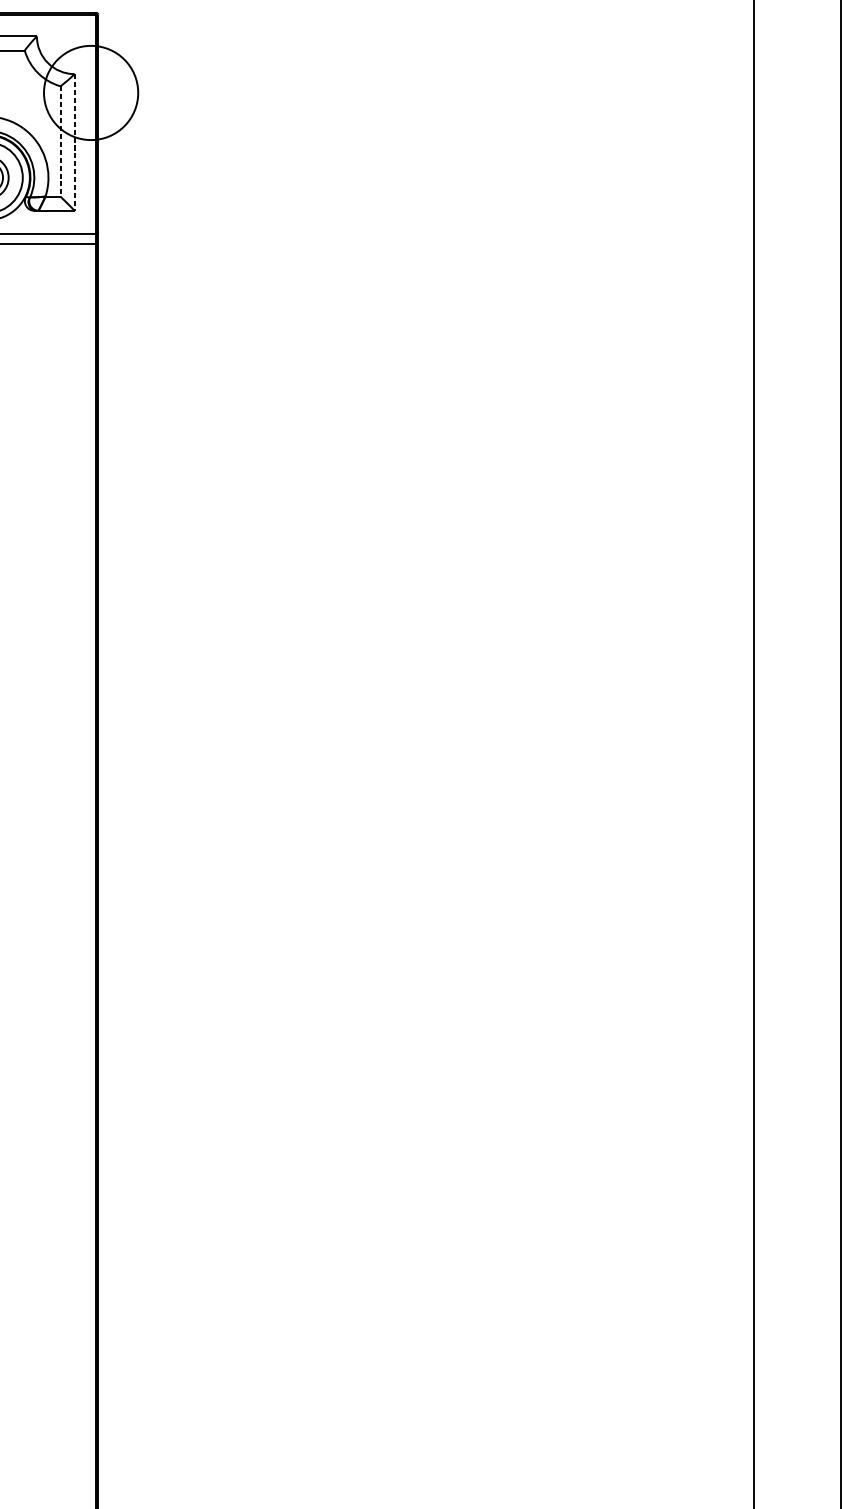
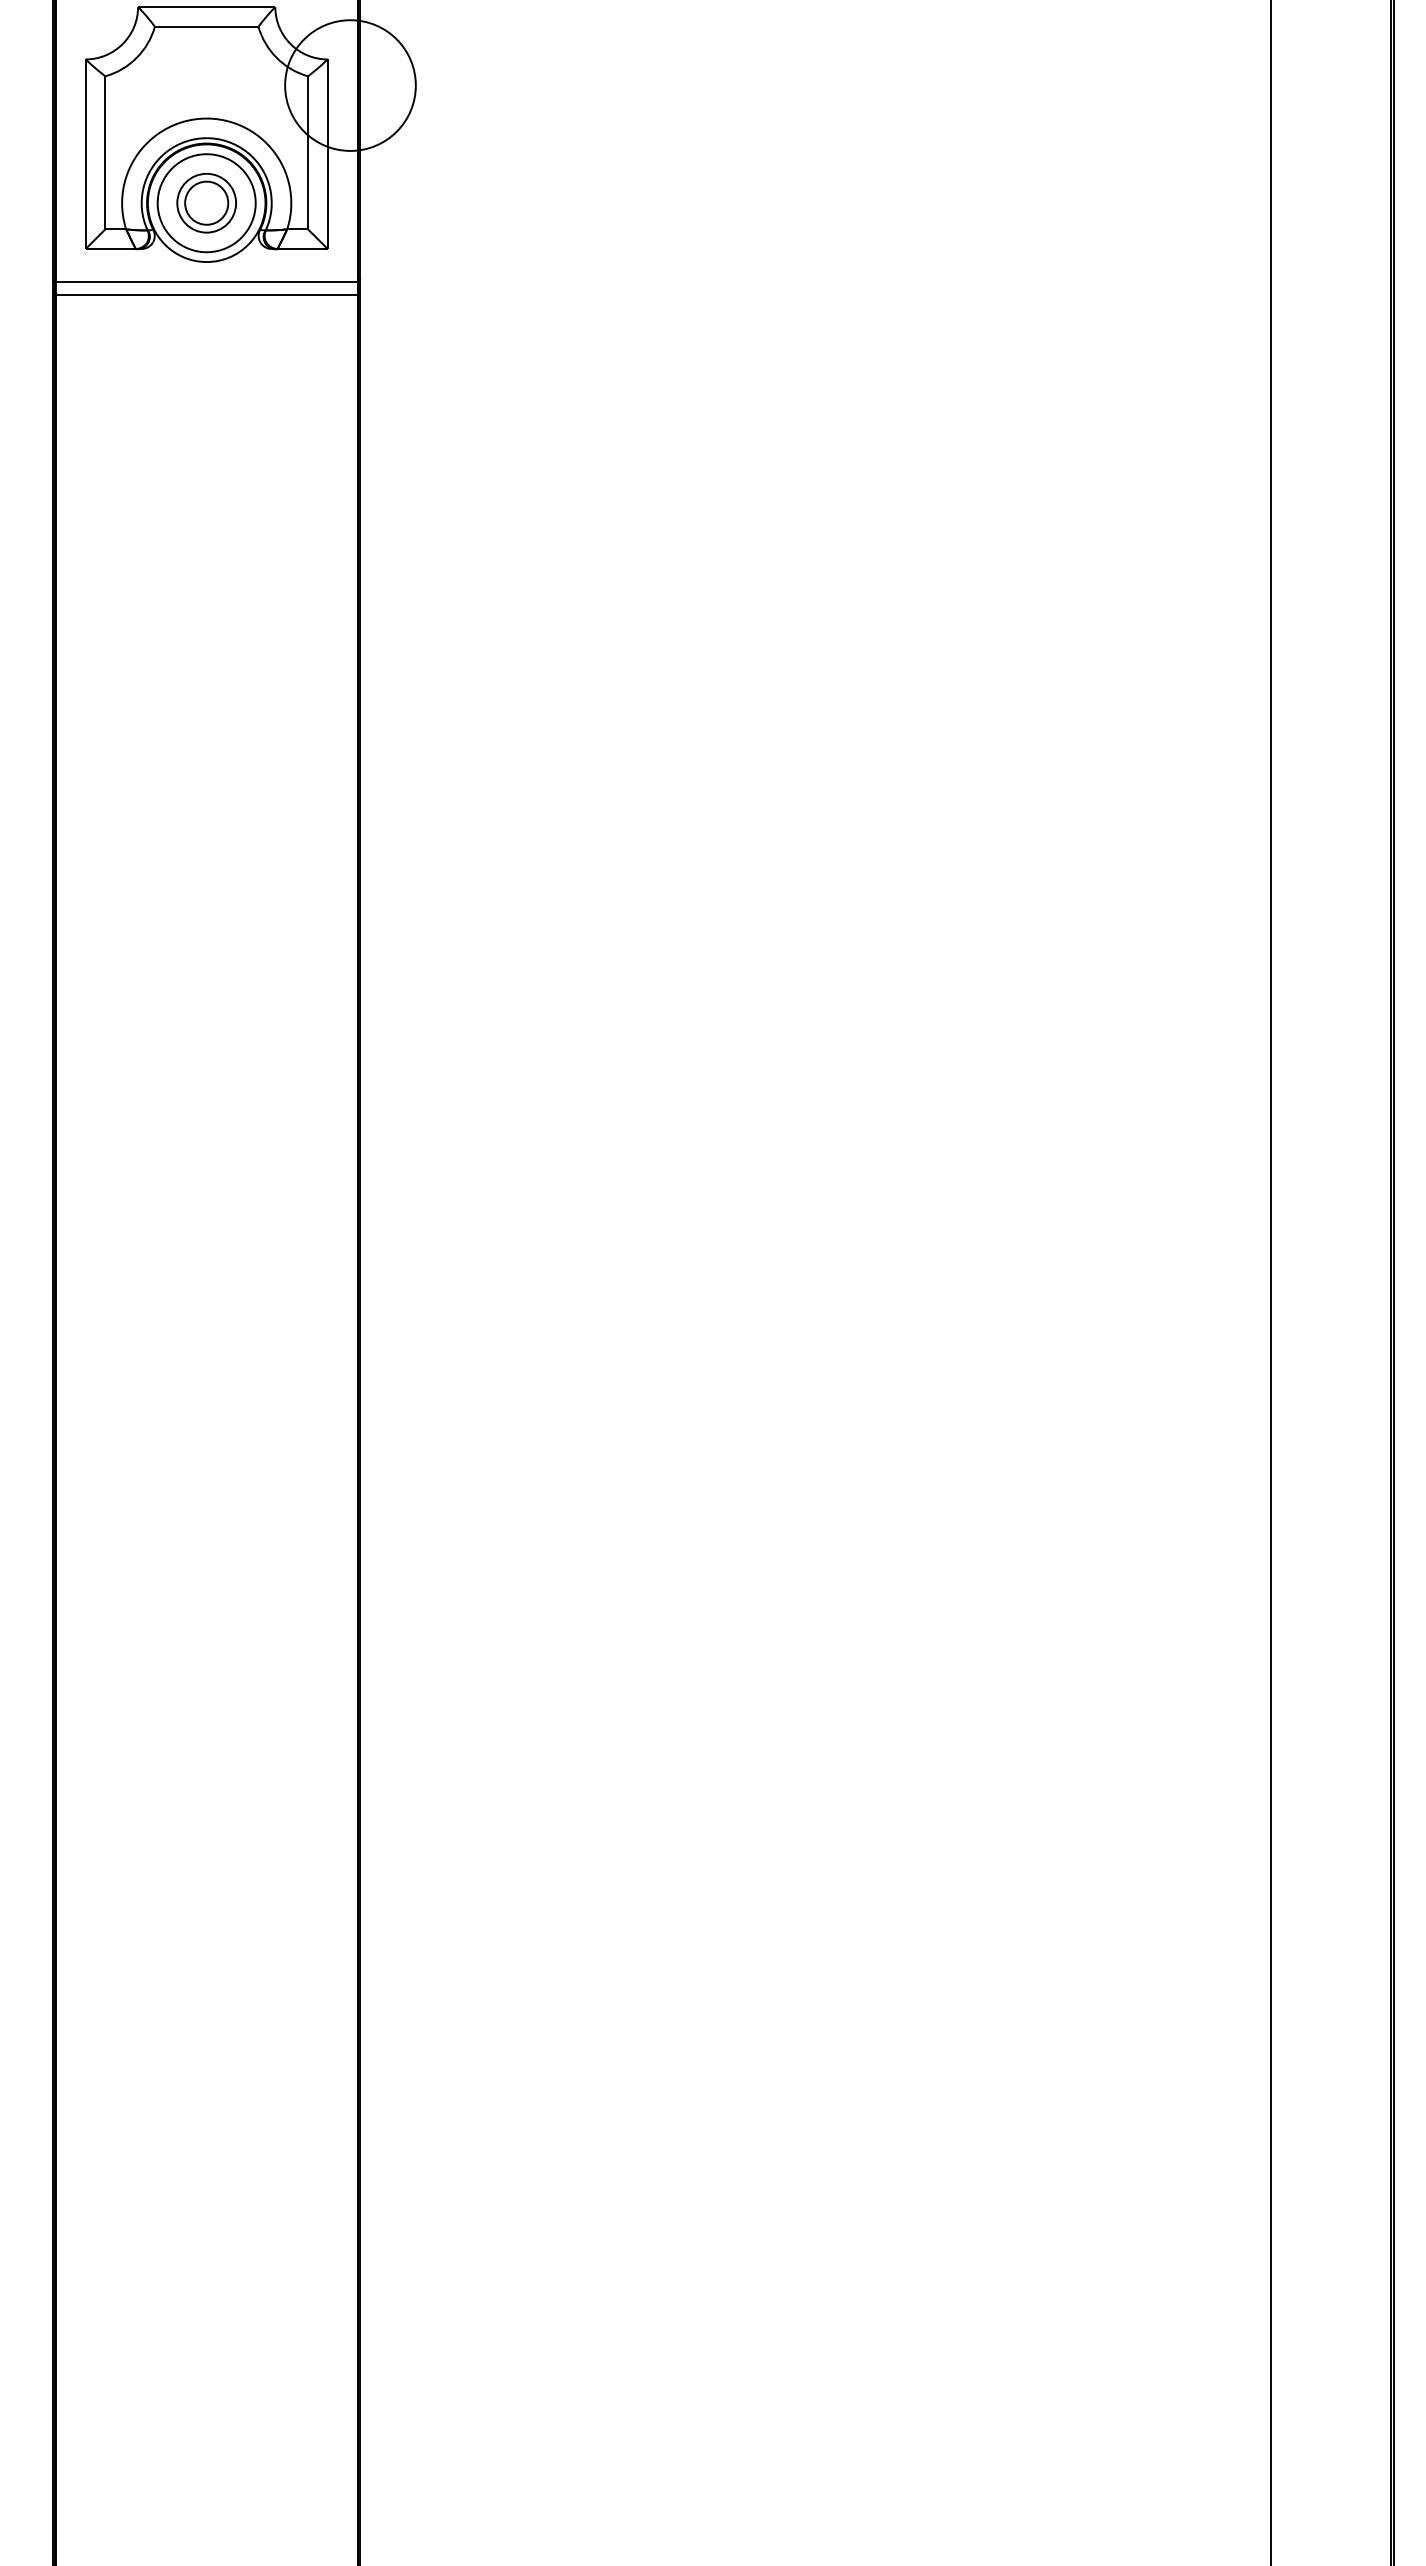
line: (60, 141) -> (308, 152), dashed -> solid
line: (74, 142) -> (327, 154), dashed -> solid

